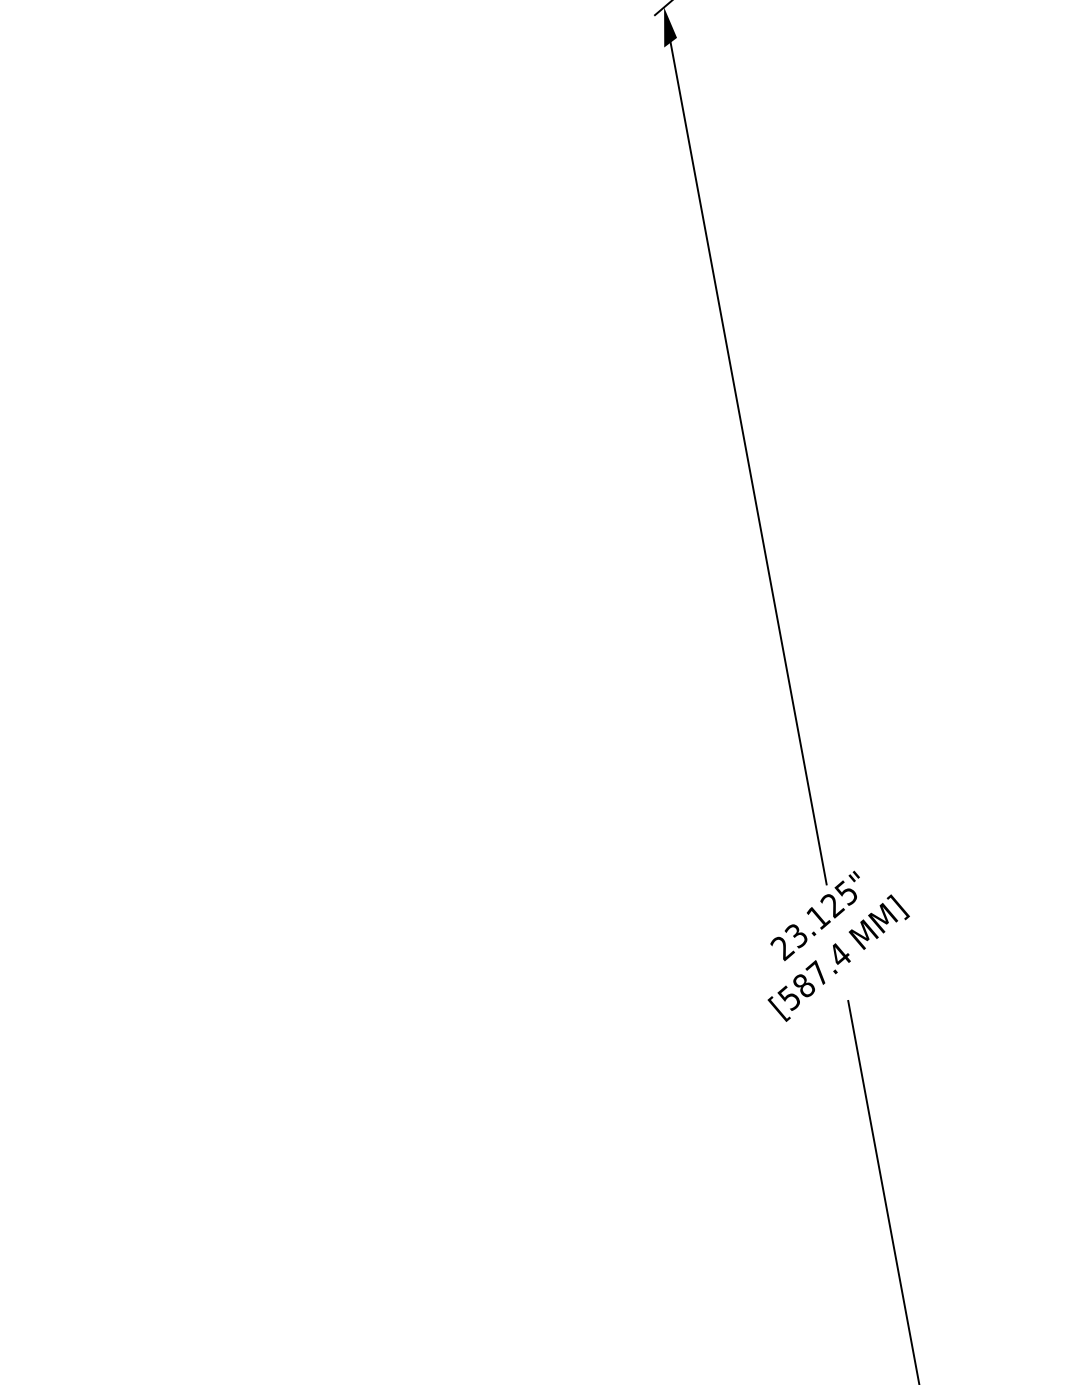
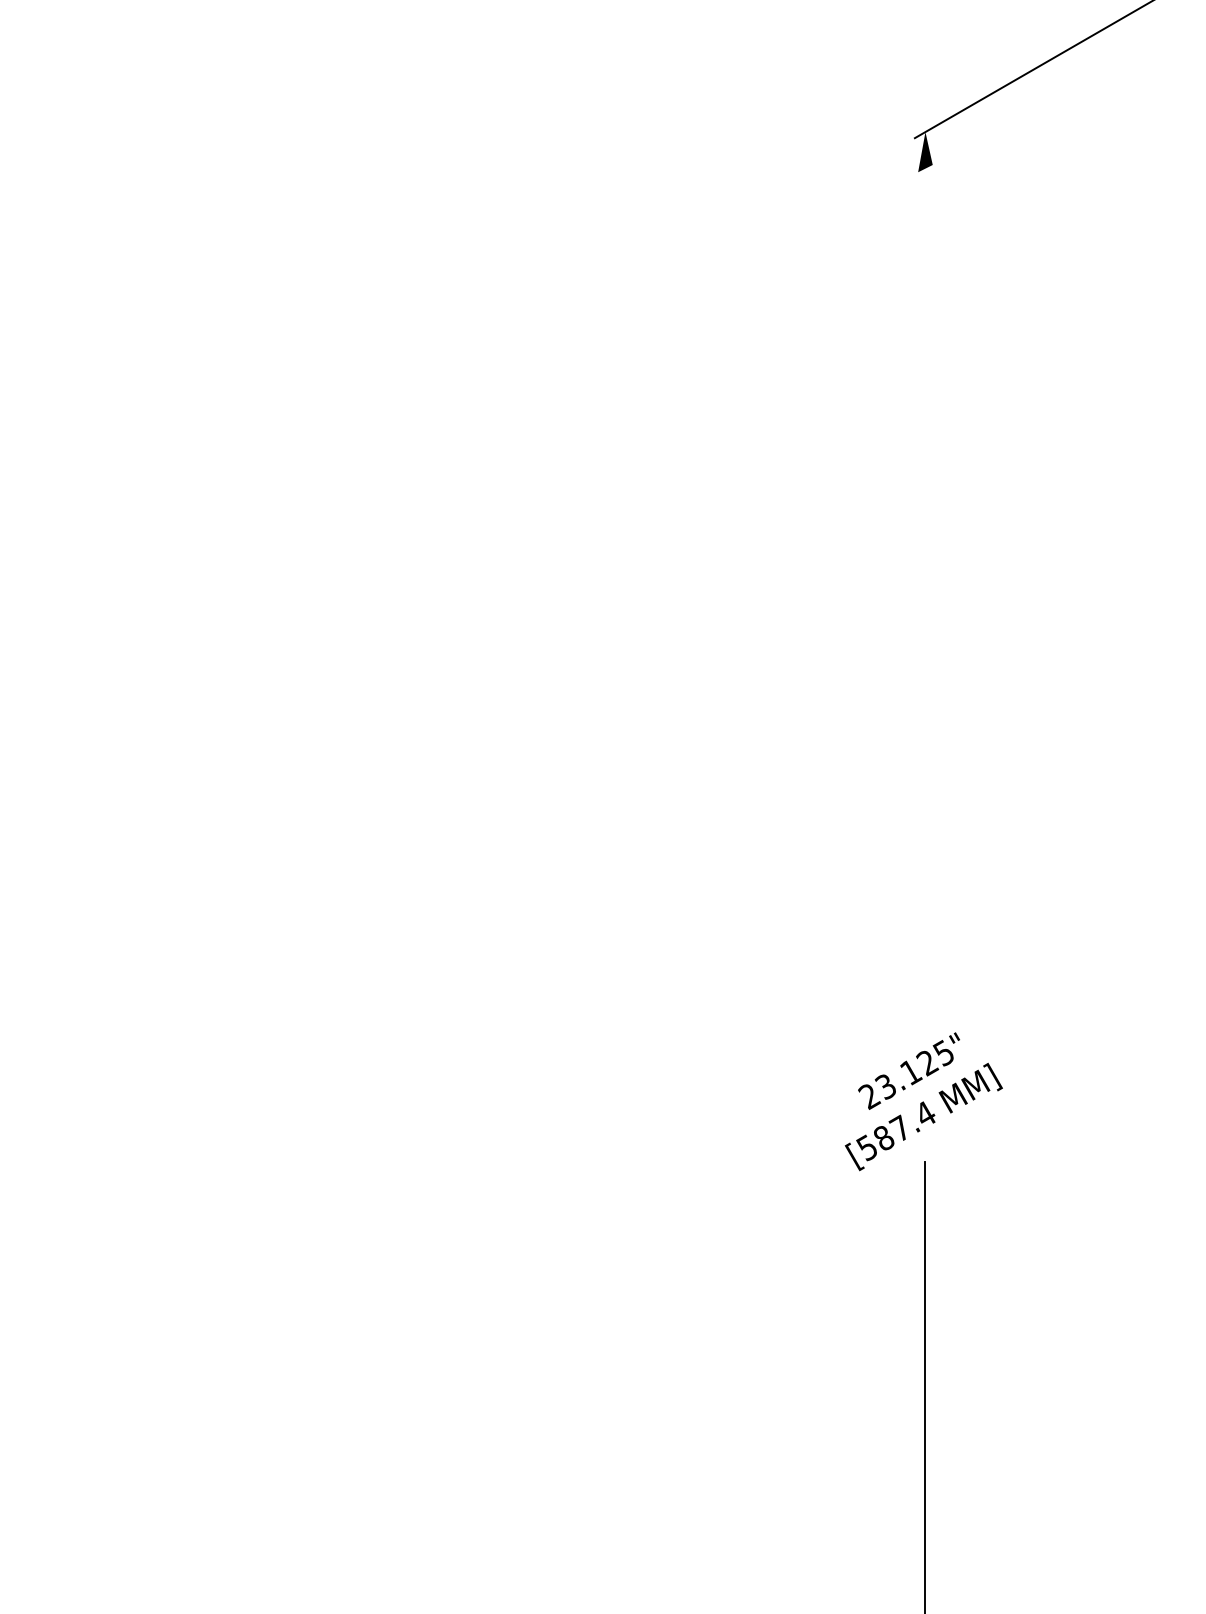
line: (746, 451) -> (925, 592), removed

